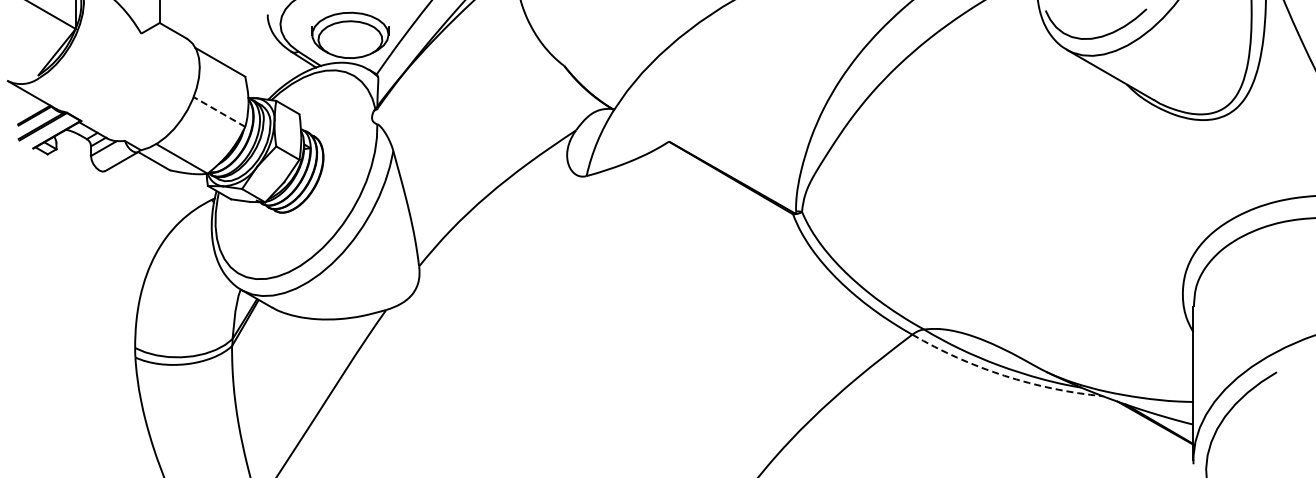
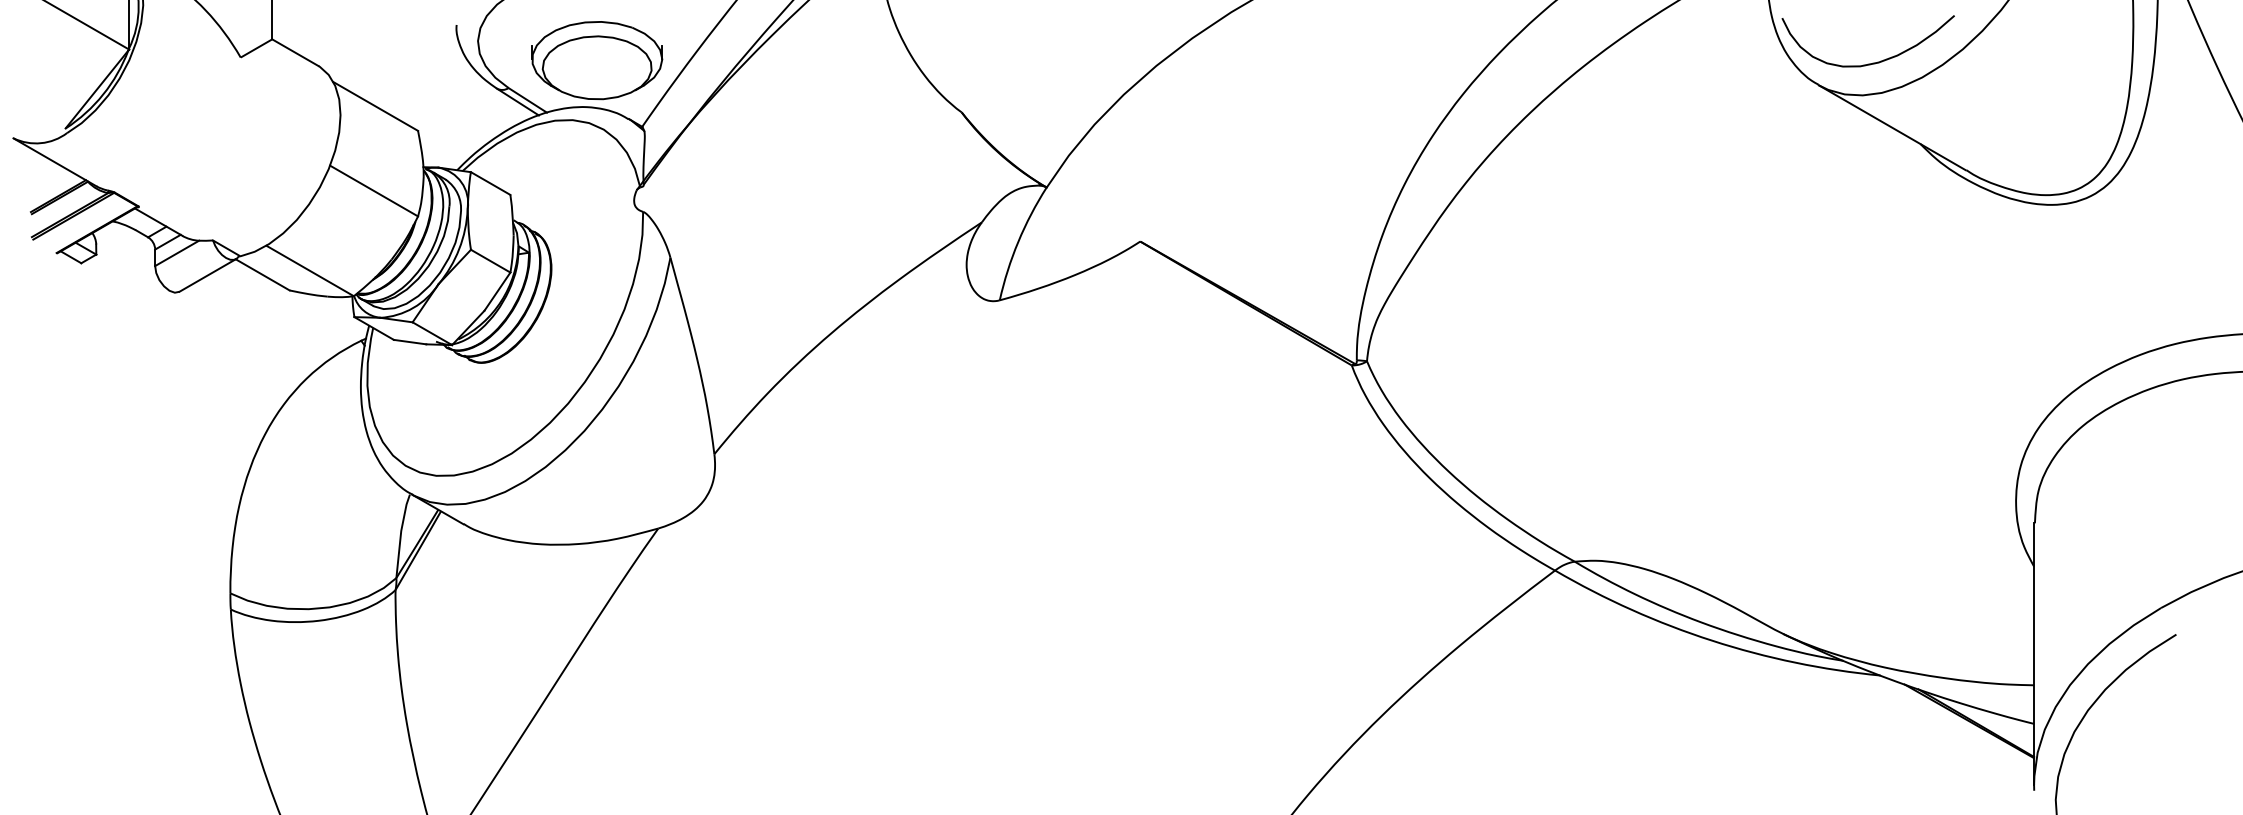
line: (219, 112) -> (374, 191), dashed -> solid
arc: (1004, 375) -> (1712, 640), dashed -> solid

